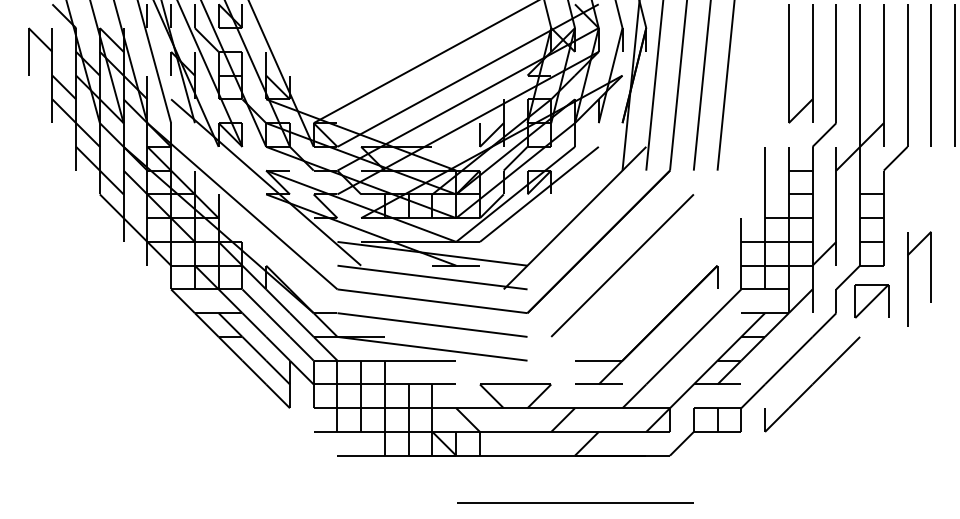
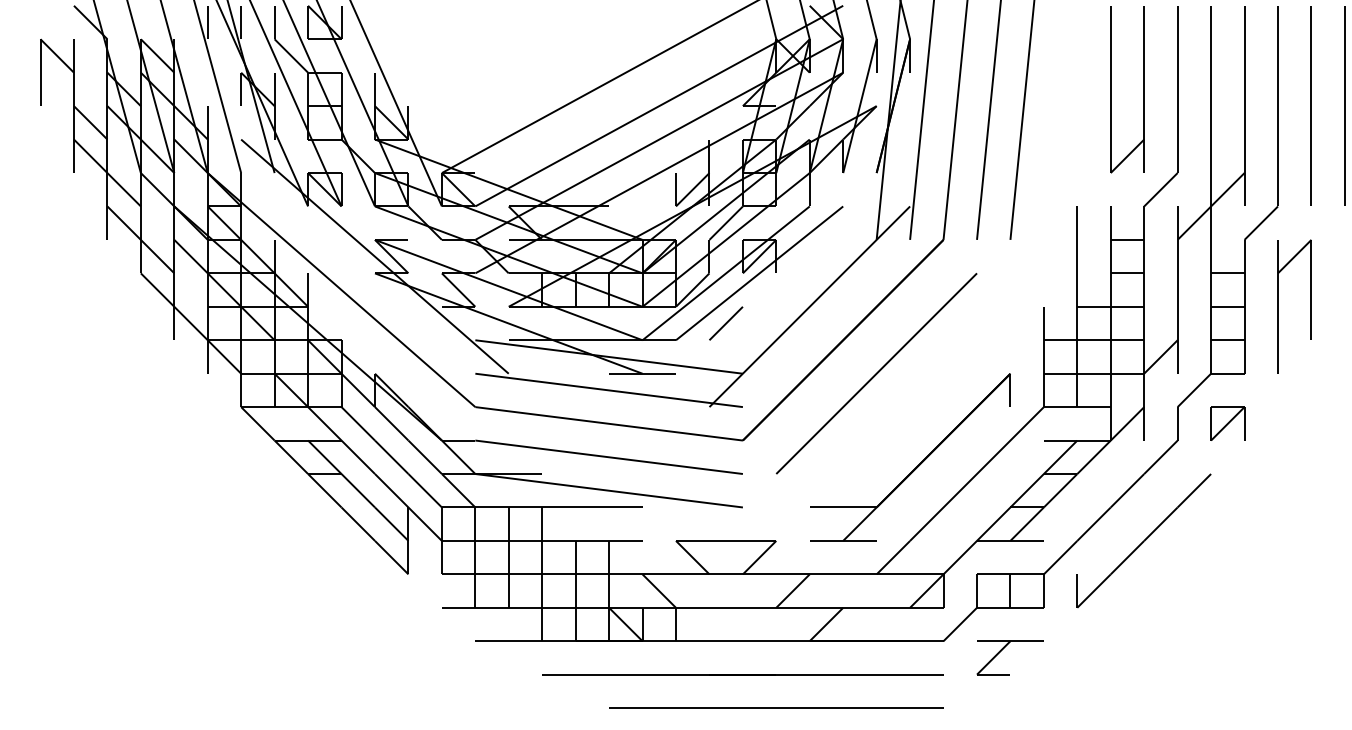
line: (515, 230) -> (726, 323), added
part: (907, 279) -> (1278, 306), moved
part: (871, 301) -> (1227, 423), size x0.71
part: (711, 462) -> (1002, 650), added
line: (527, 479) -> (742, 674), added
line: (575, 502) -> (776, 707), moved

